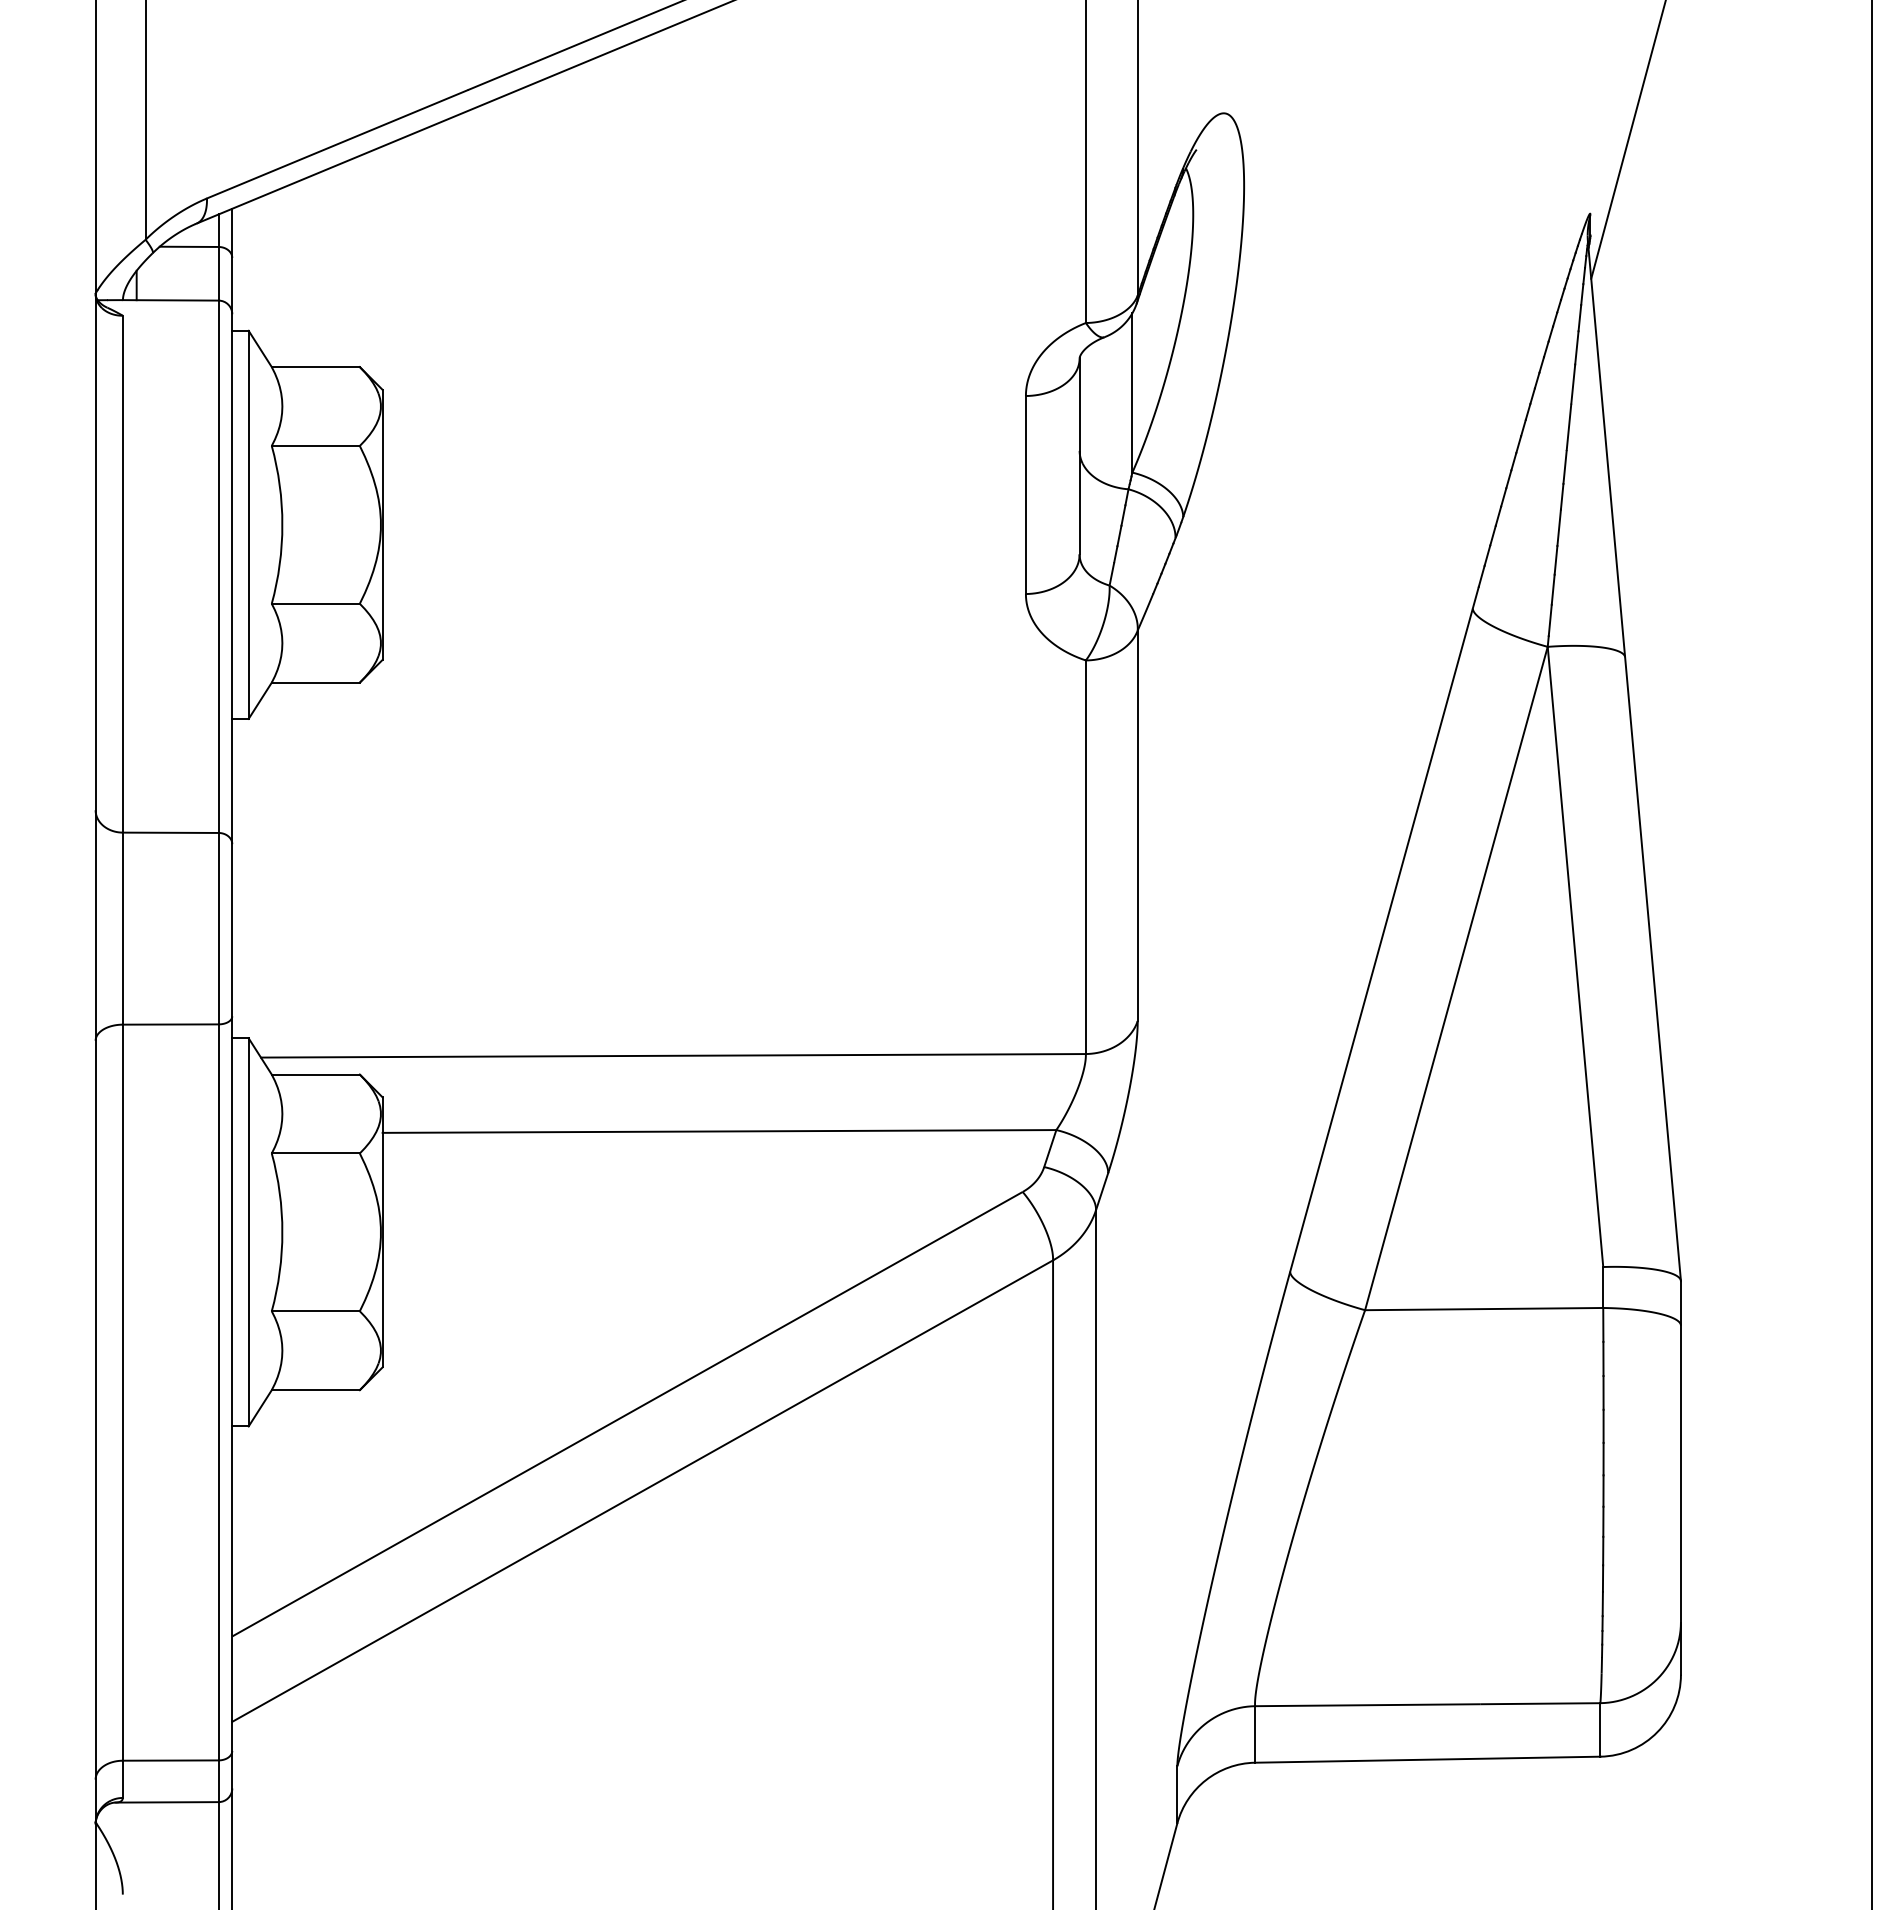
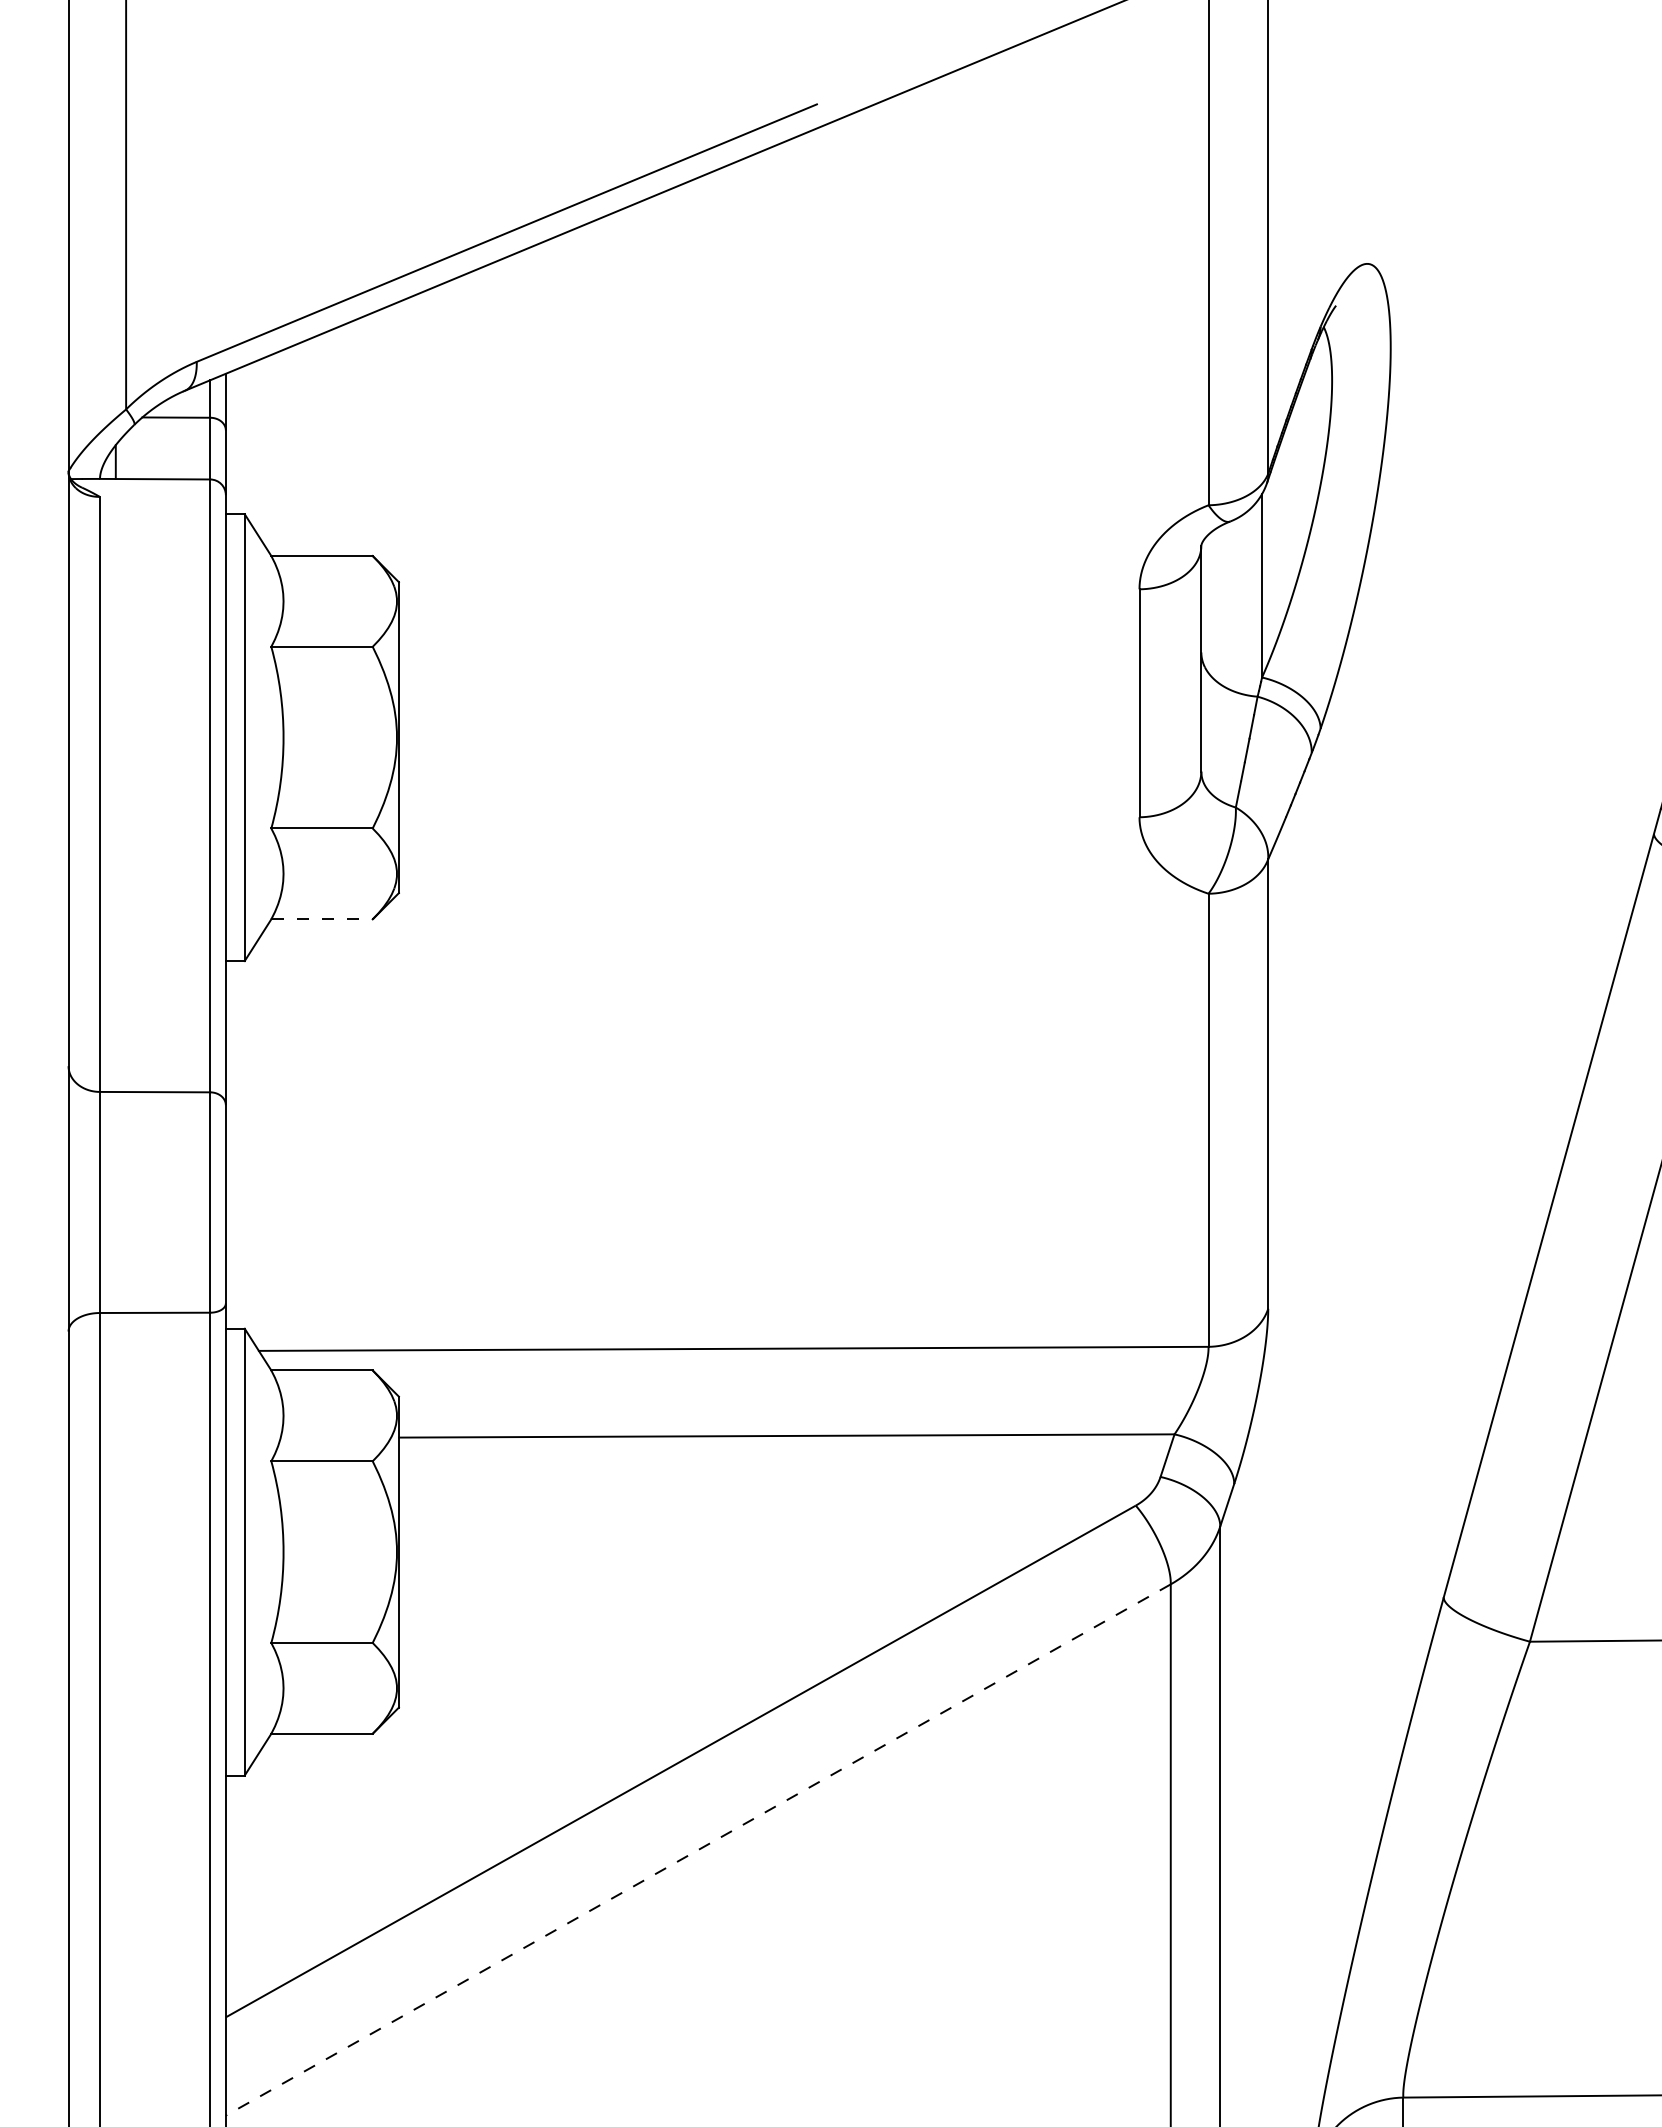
line: (316, 682) -> (322, 919), solid -> dashed
line: (642, 1491) -> (698, 1850), solid -> dashed

